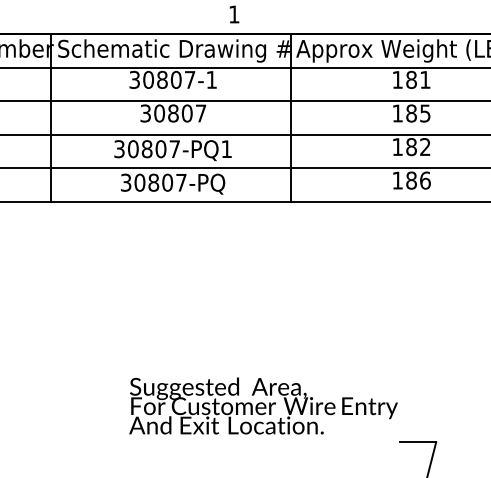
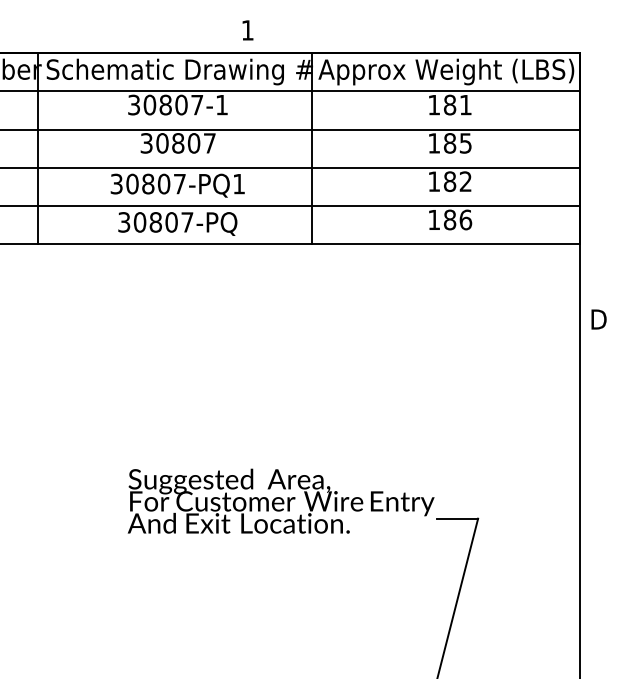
text: (263, 405) -> (280, 500), moved

